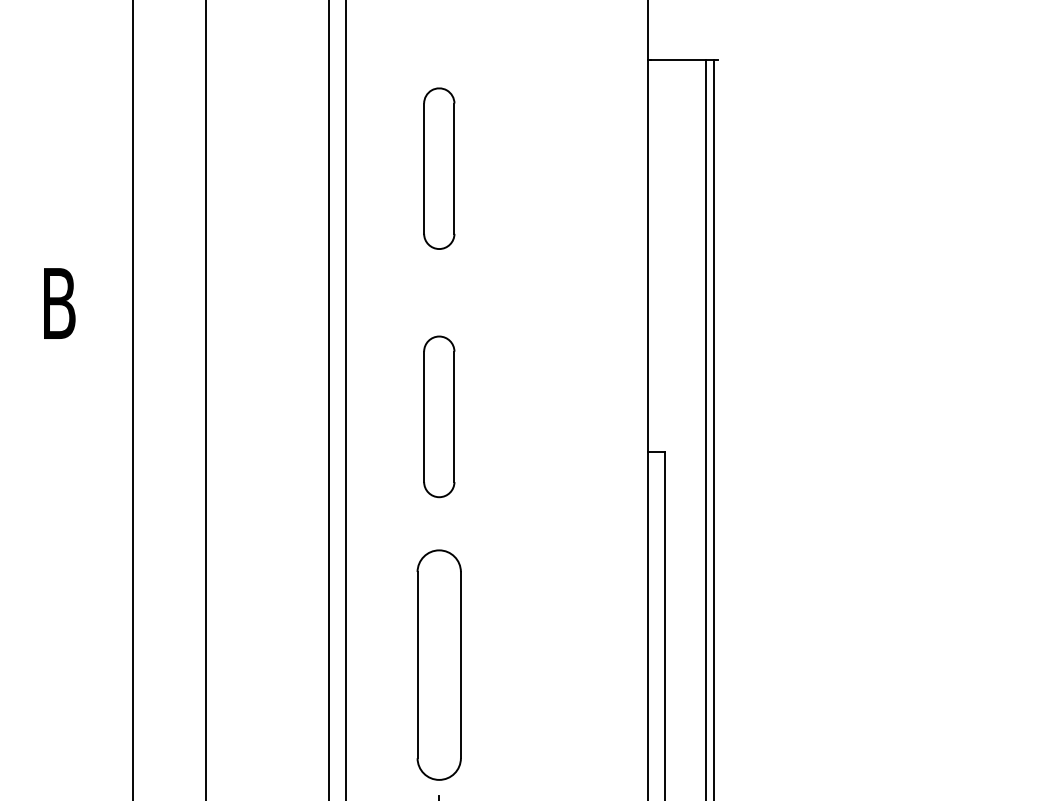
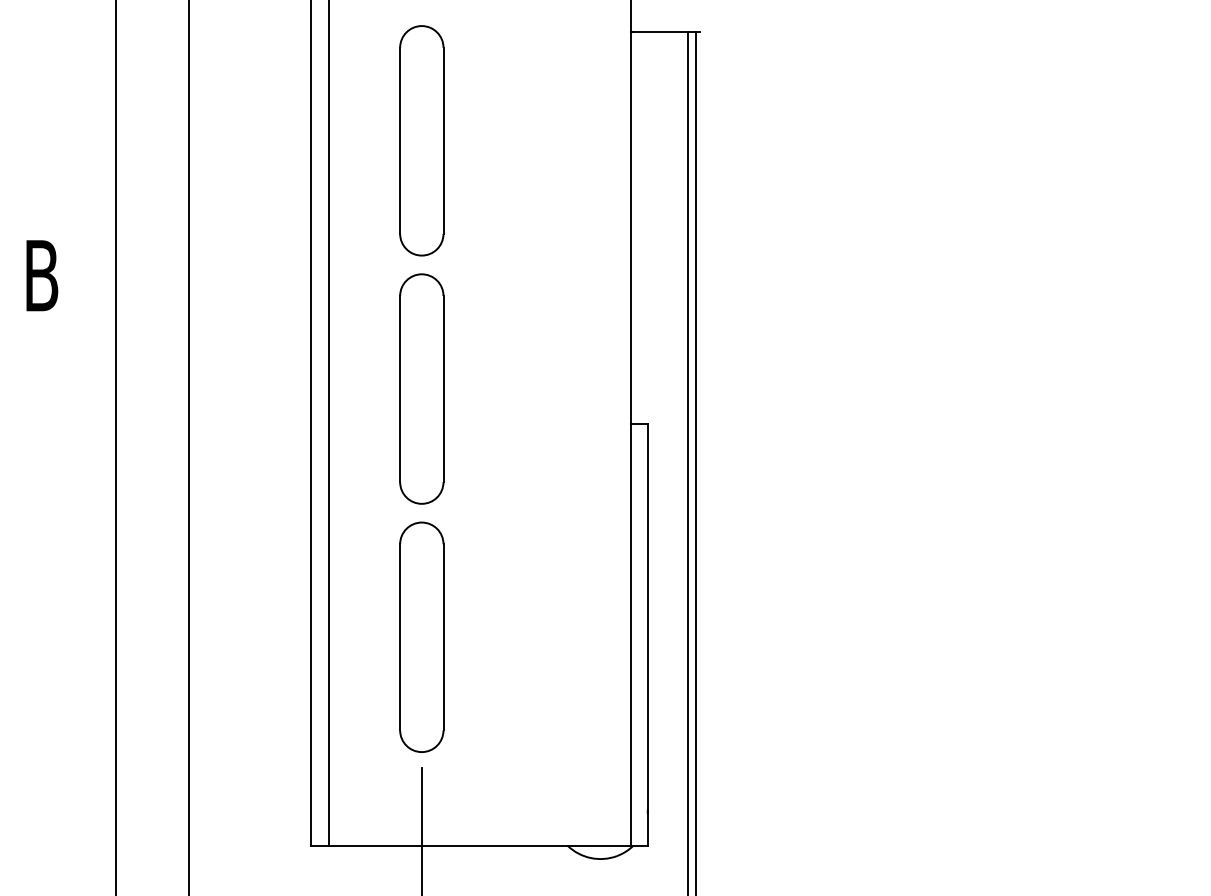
part: (438, 168) -> (421, 140), size x1.43
part: (438, 416) -> (421, 388), size x1.43

